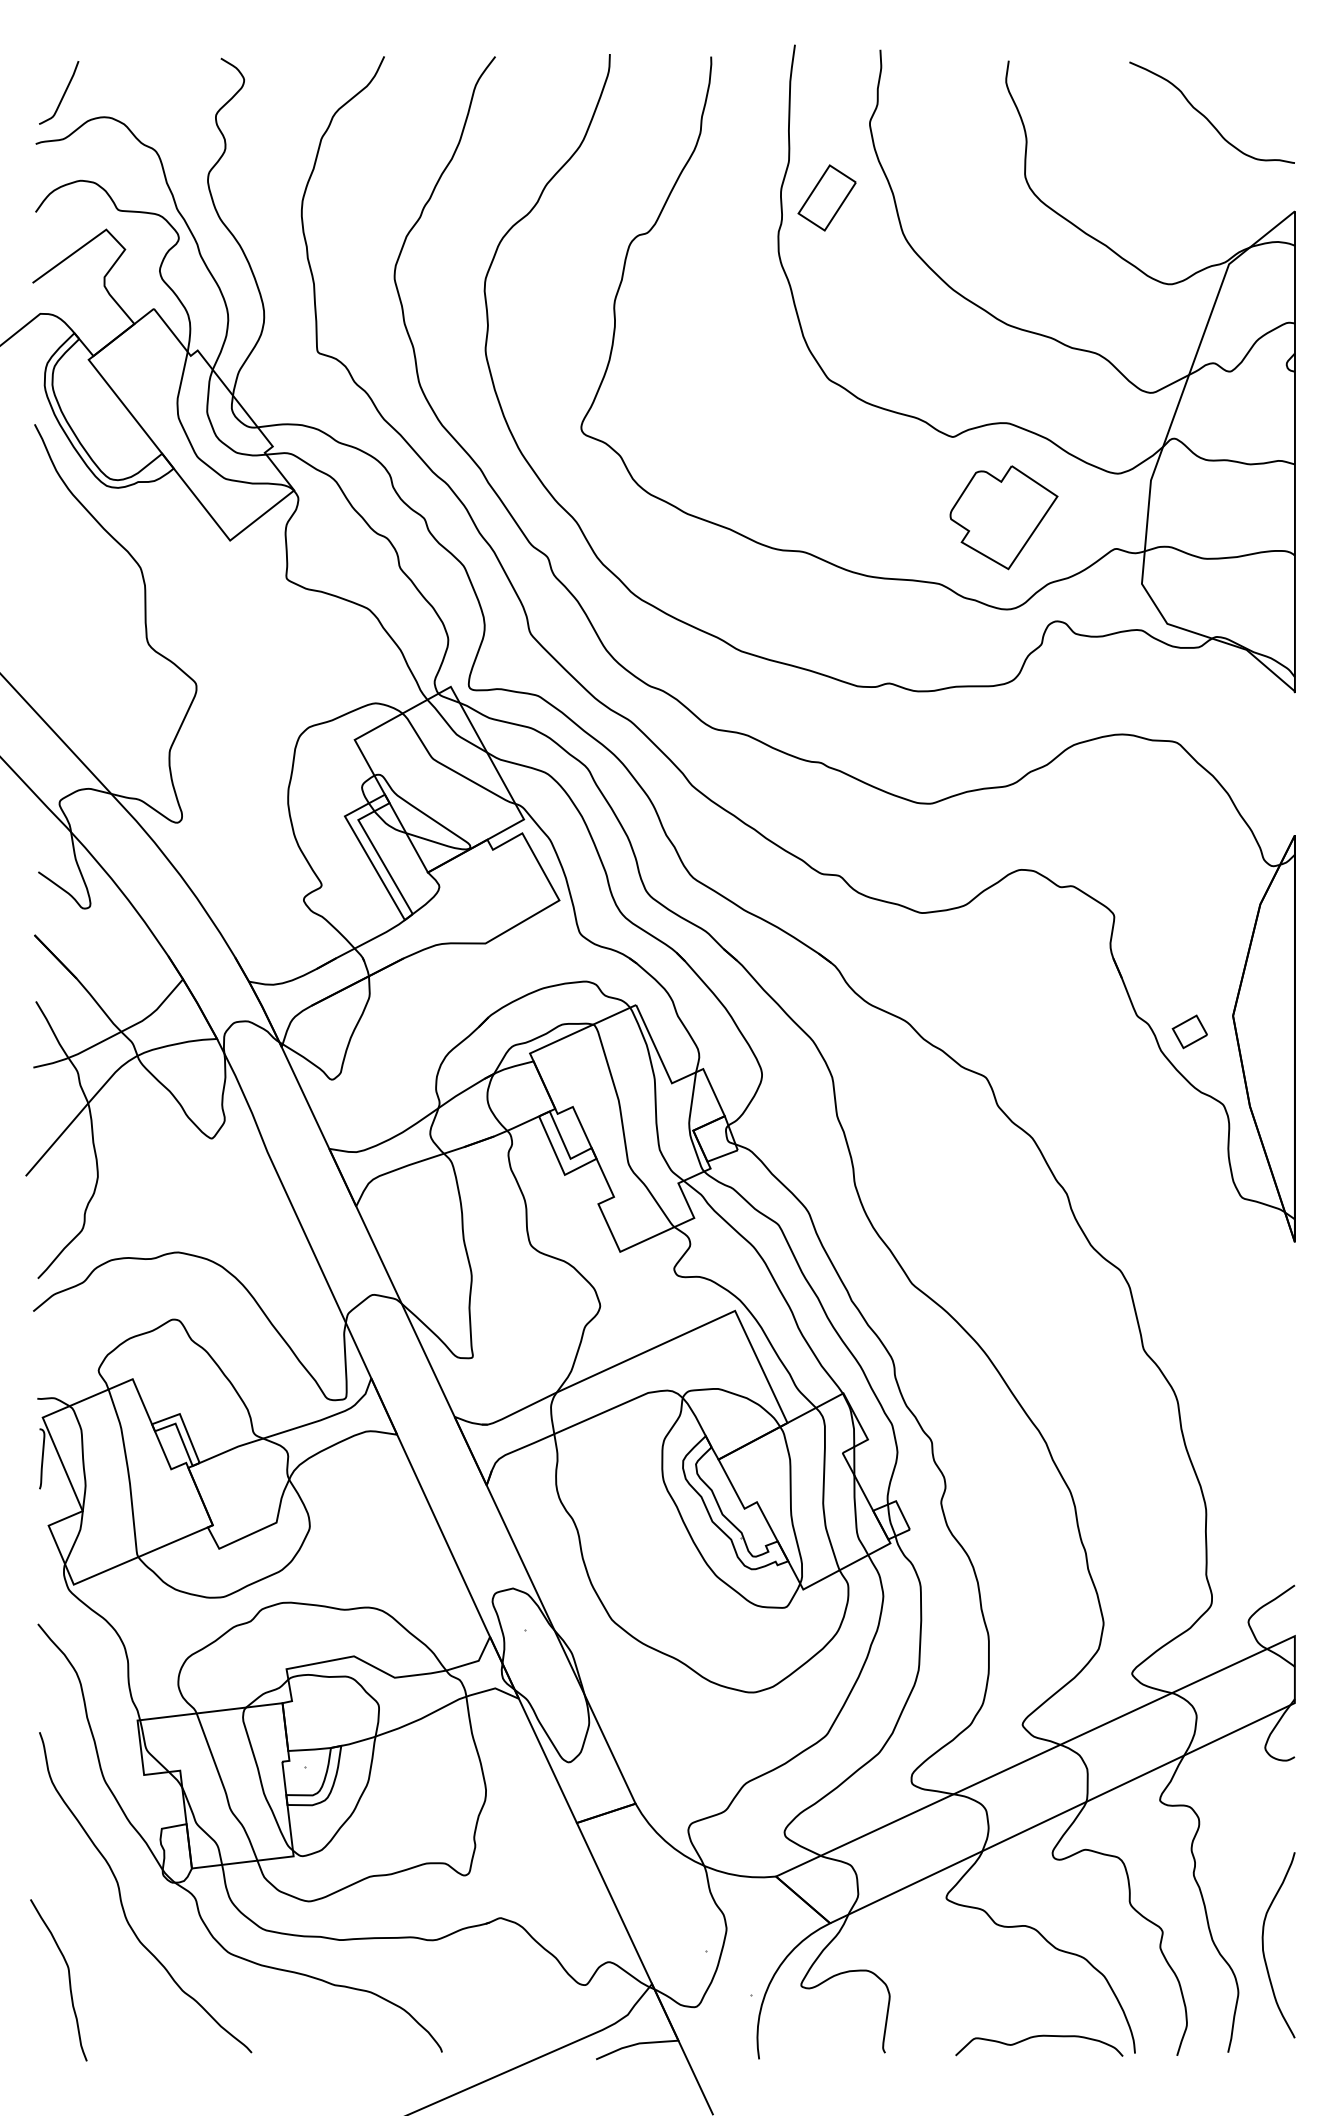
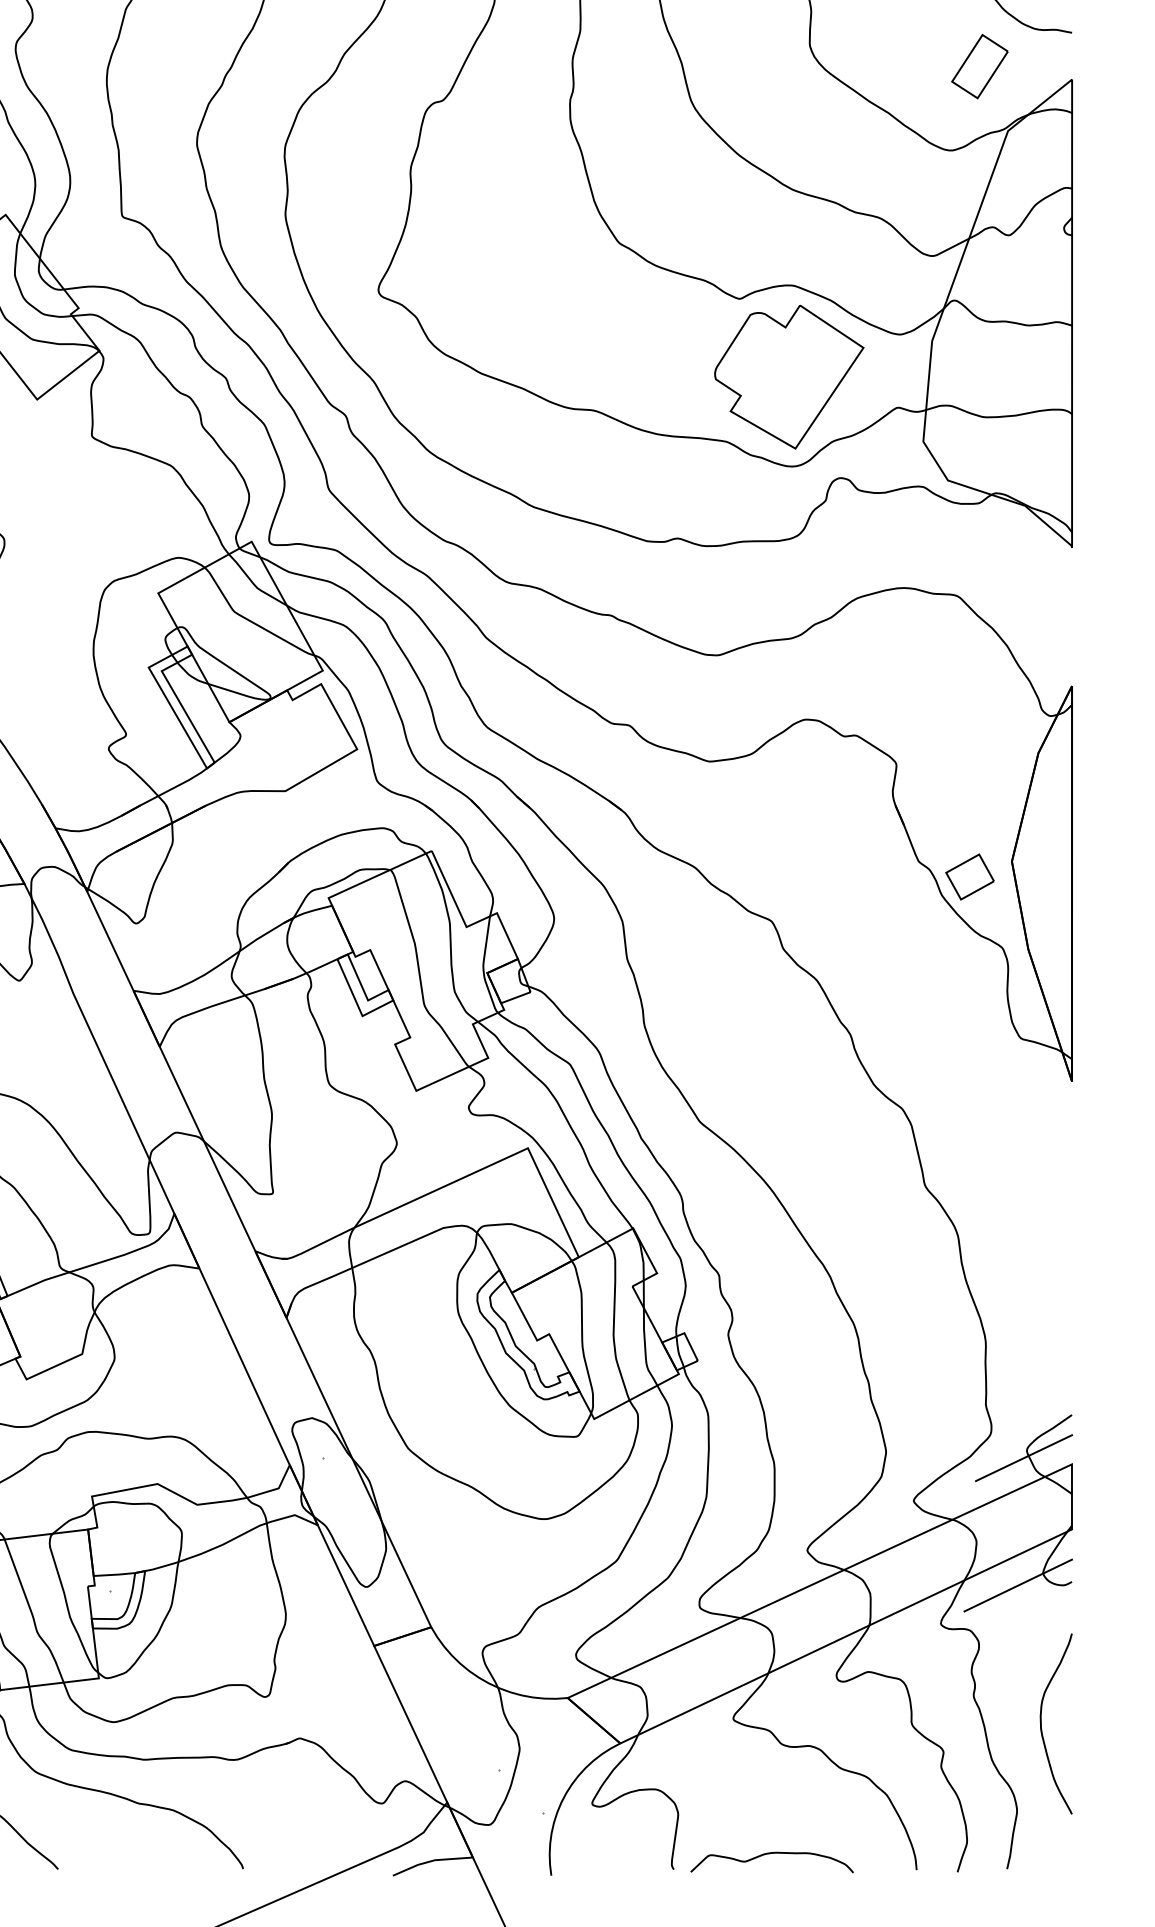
part: (826, 197) -> (979, 66), moved
part: (1003, 517) -> (788, 377), size x1.43
part: (1189, 1031) -> (969, 876), size x1.43
line: (1245, 1629) -> (1024, 1457), added
line: (1239, 1760) -> (1018, 1585), added
curve: (1263, 1945) -> (1041, 1724), moved
curve: (1037, 2037) -> (770, 1854), moved

